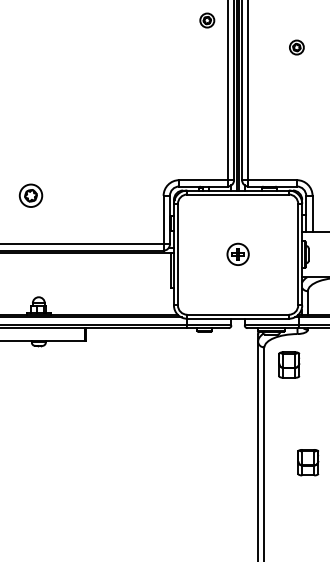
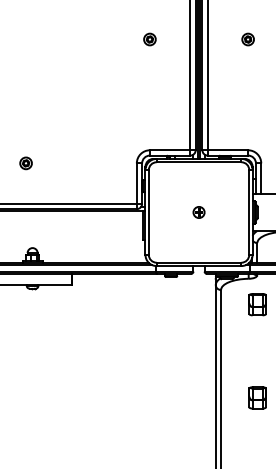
part: (207, 20) -> (150, 39), moved
part: (30, 195) -> (25, 163), size x0.62
part: (237, 254) -> (198, 212), size x0.62
part: (289, 364) -> (257, 304), moved
part: (308, 462) -> (257, 397), moved

